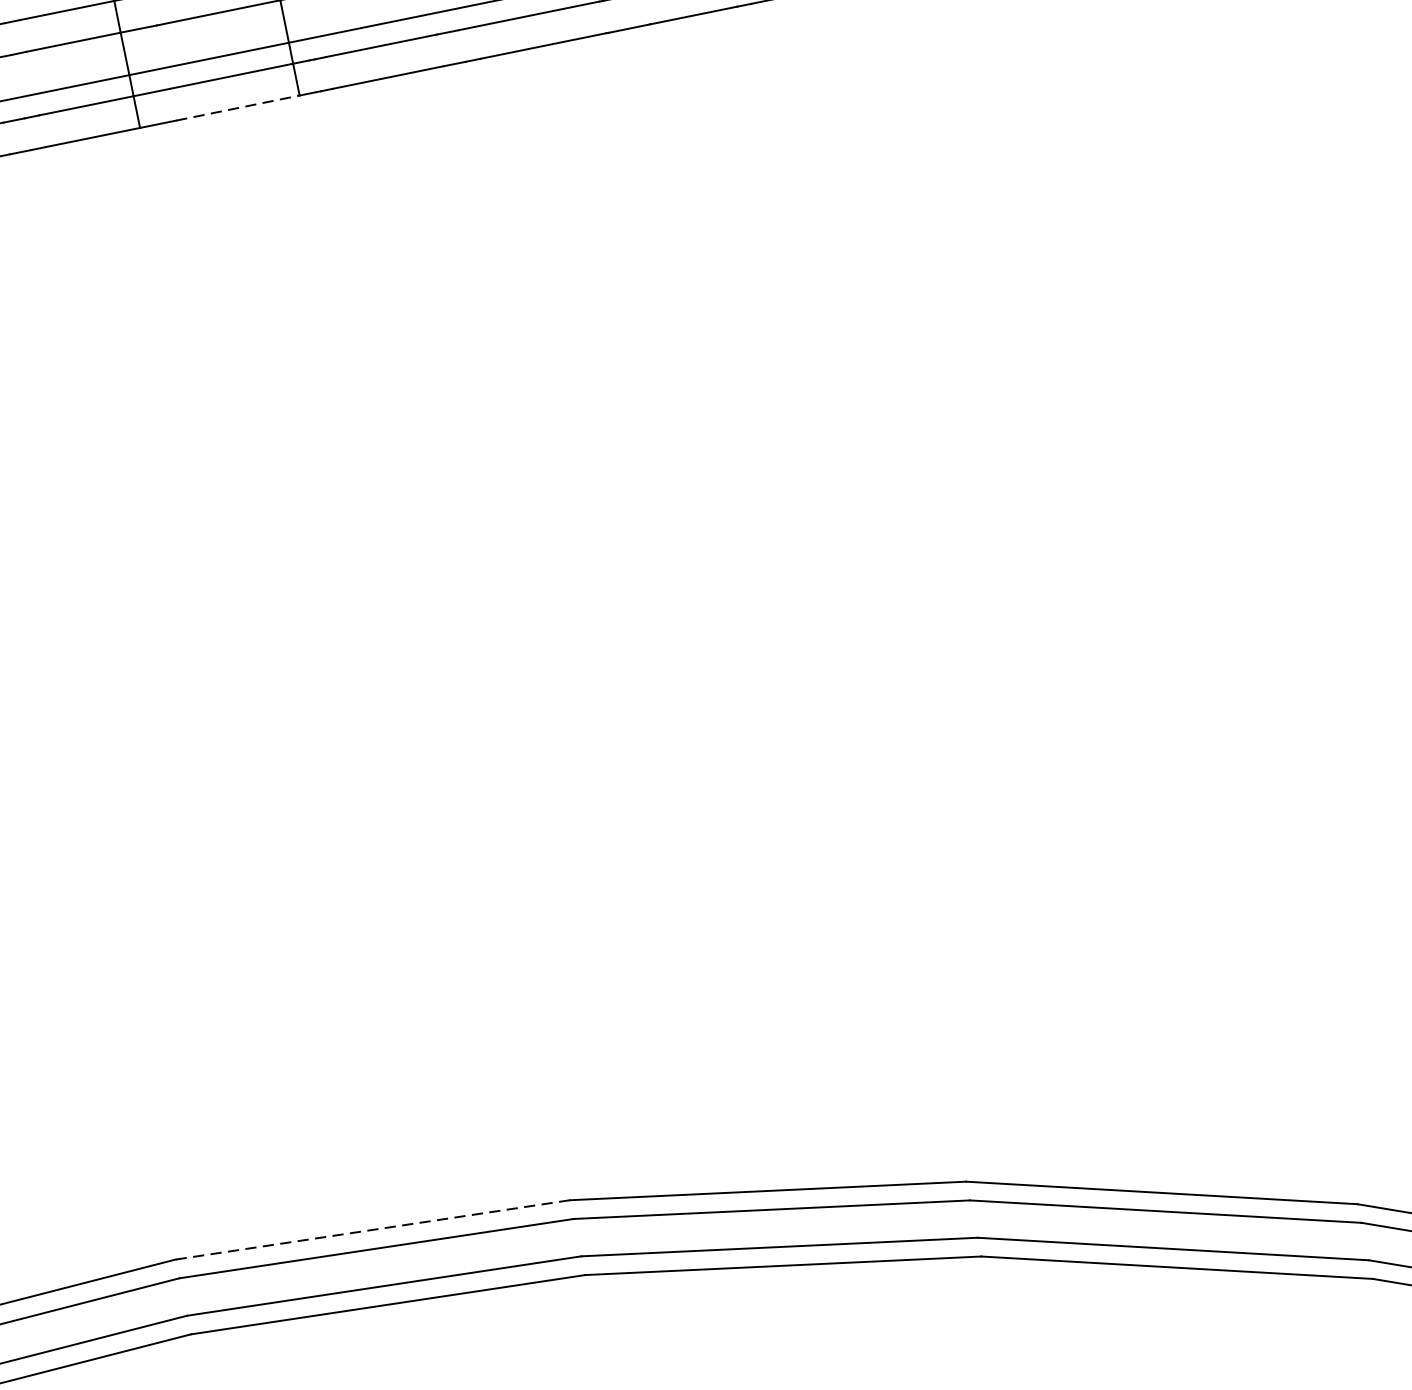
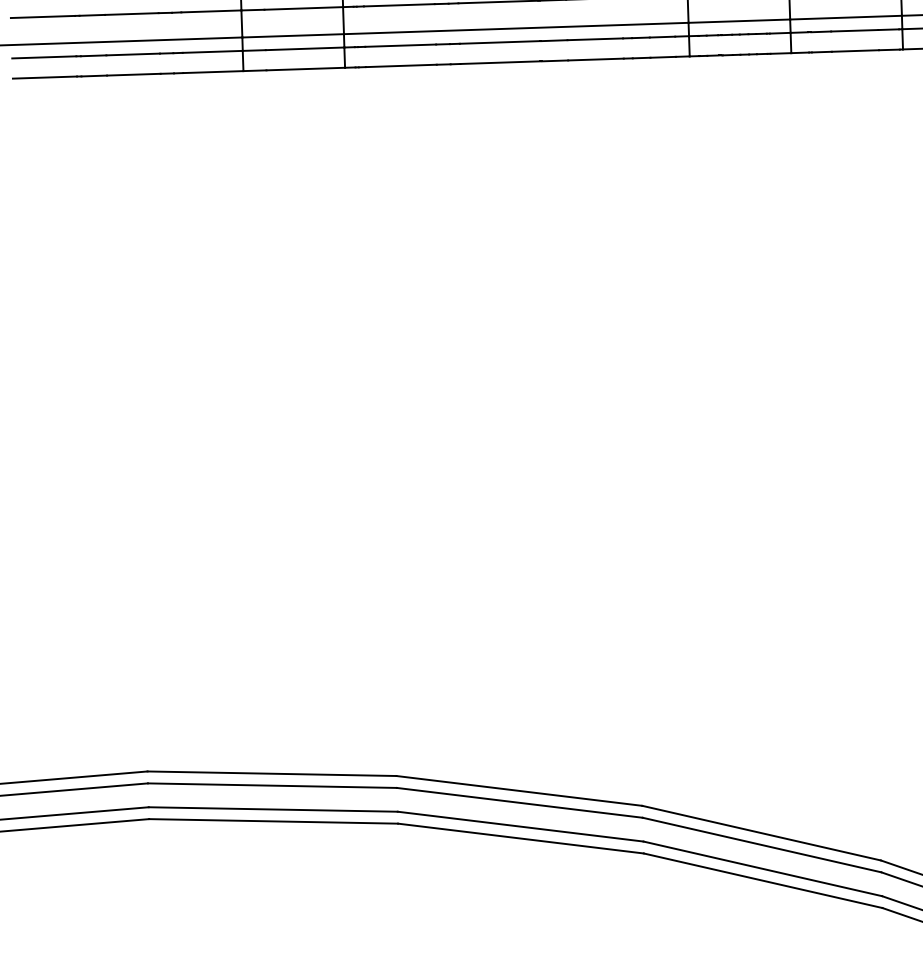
line: (239, 108) -> (306, 69), dashed -> solid
line: (371, 1229) -> (271, 773), dashed -> solid

